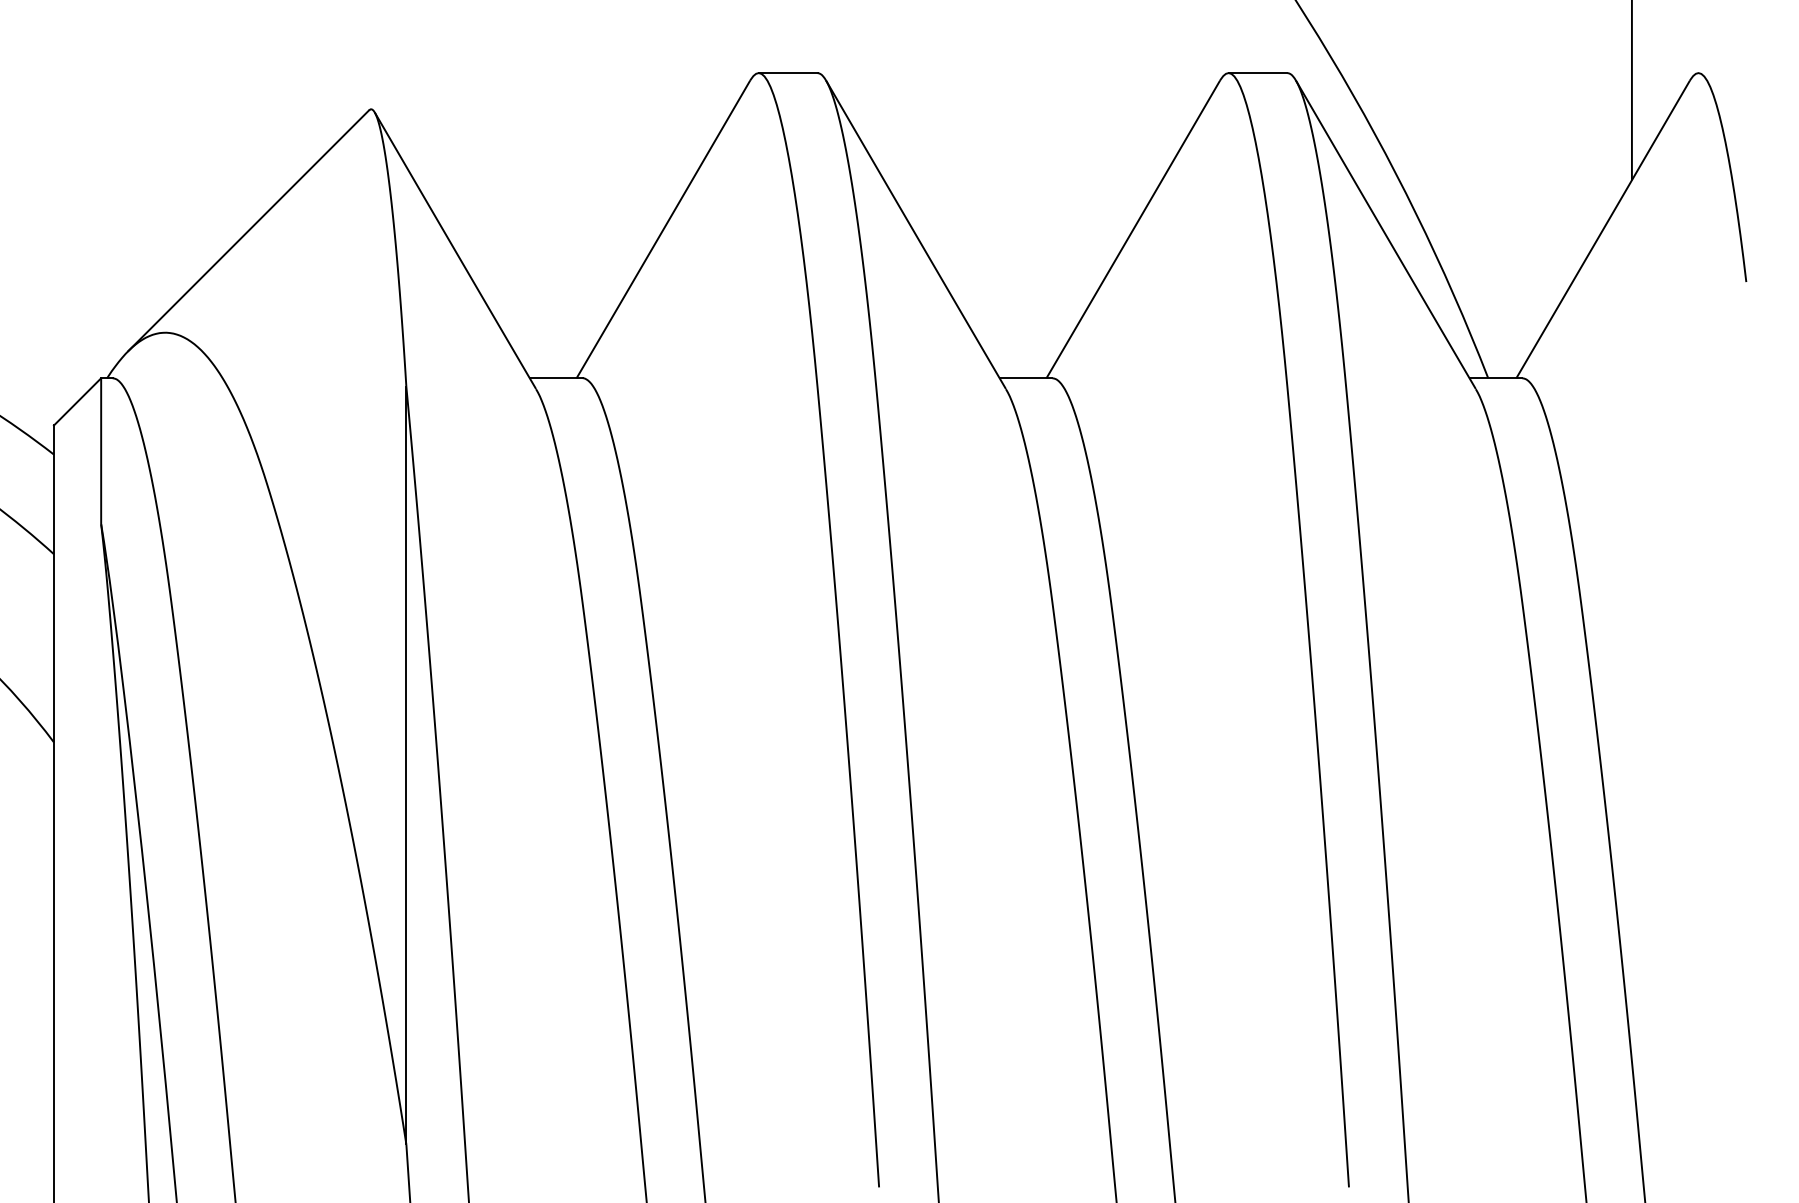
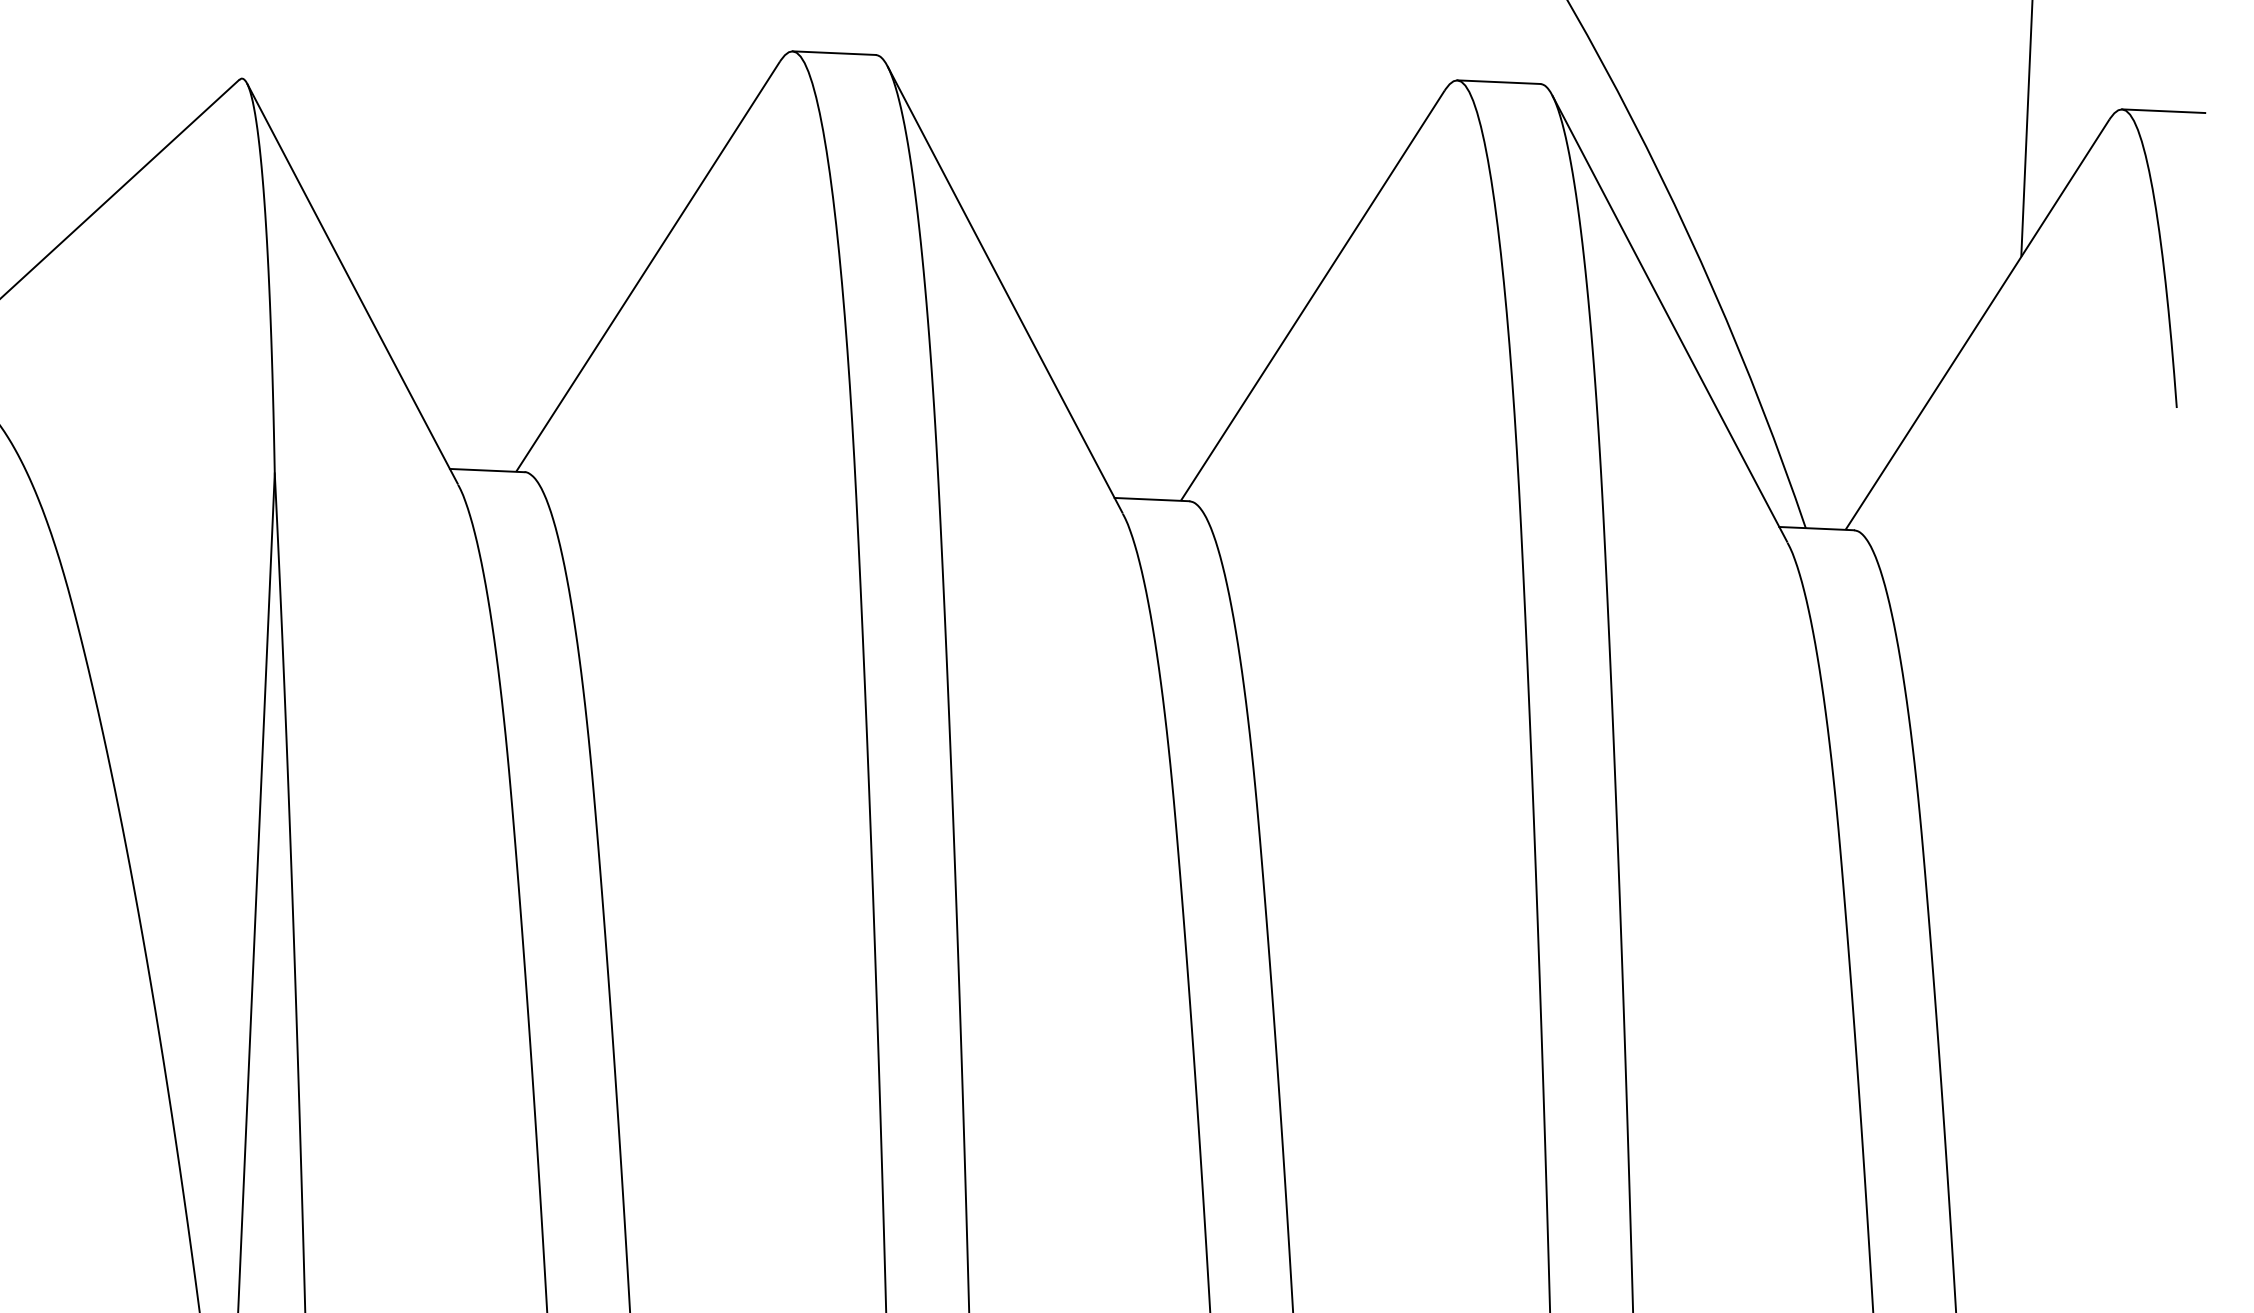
line: (1727, 73) -> (2163, 111), added

